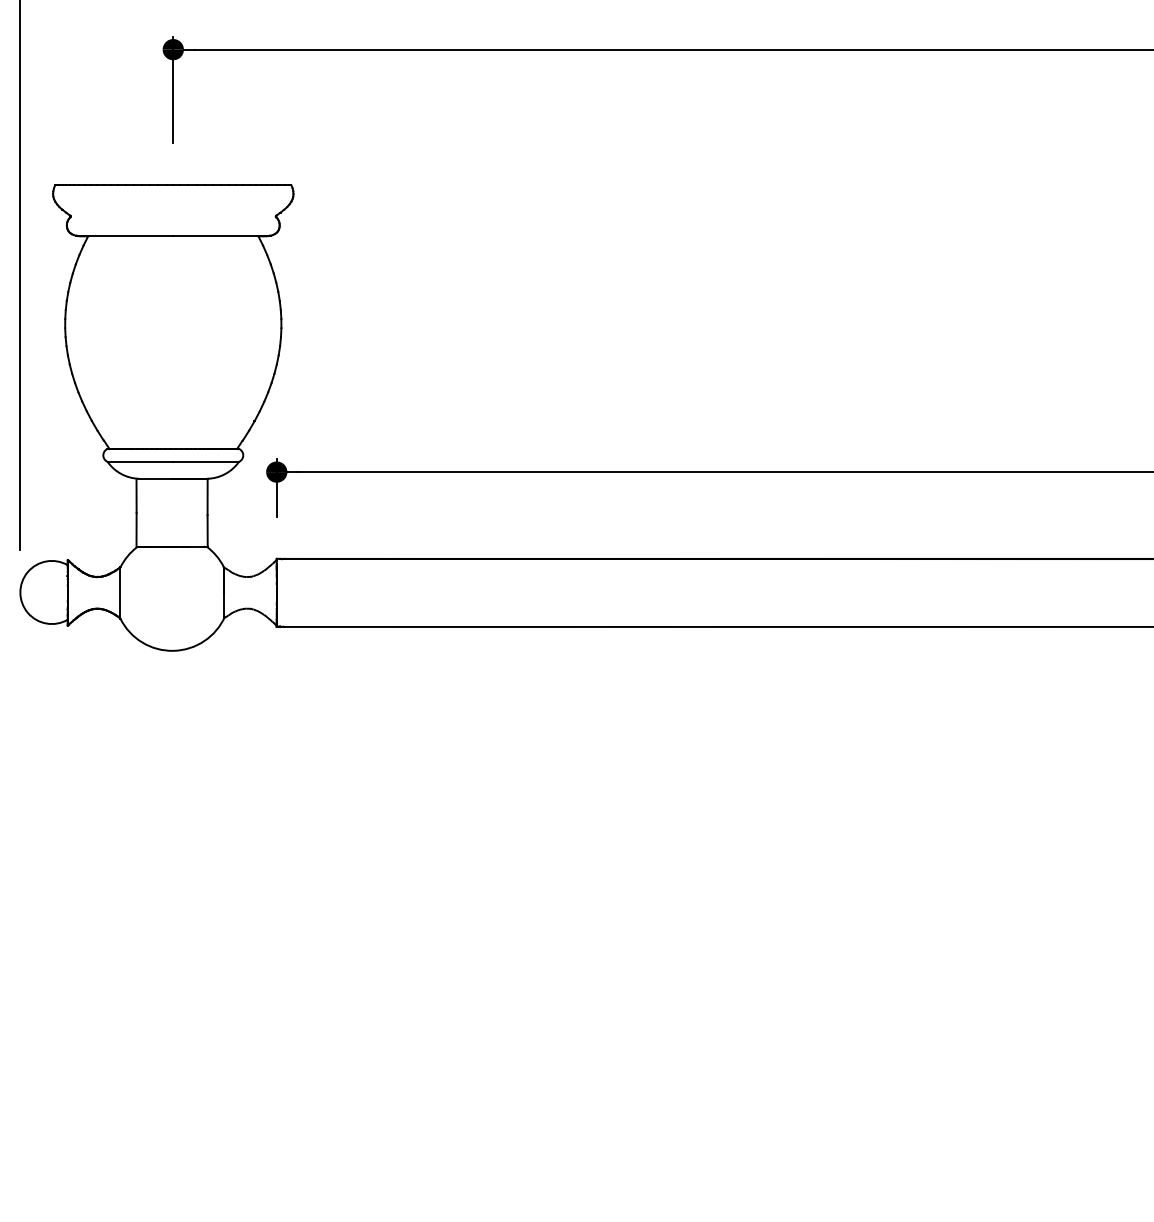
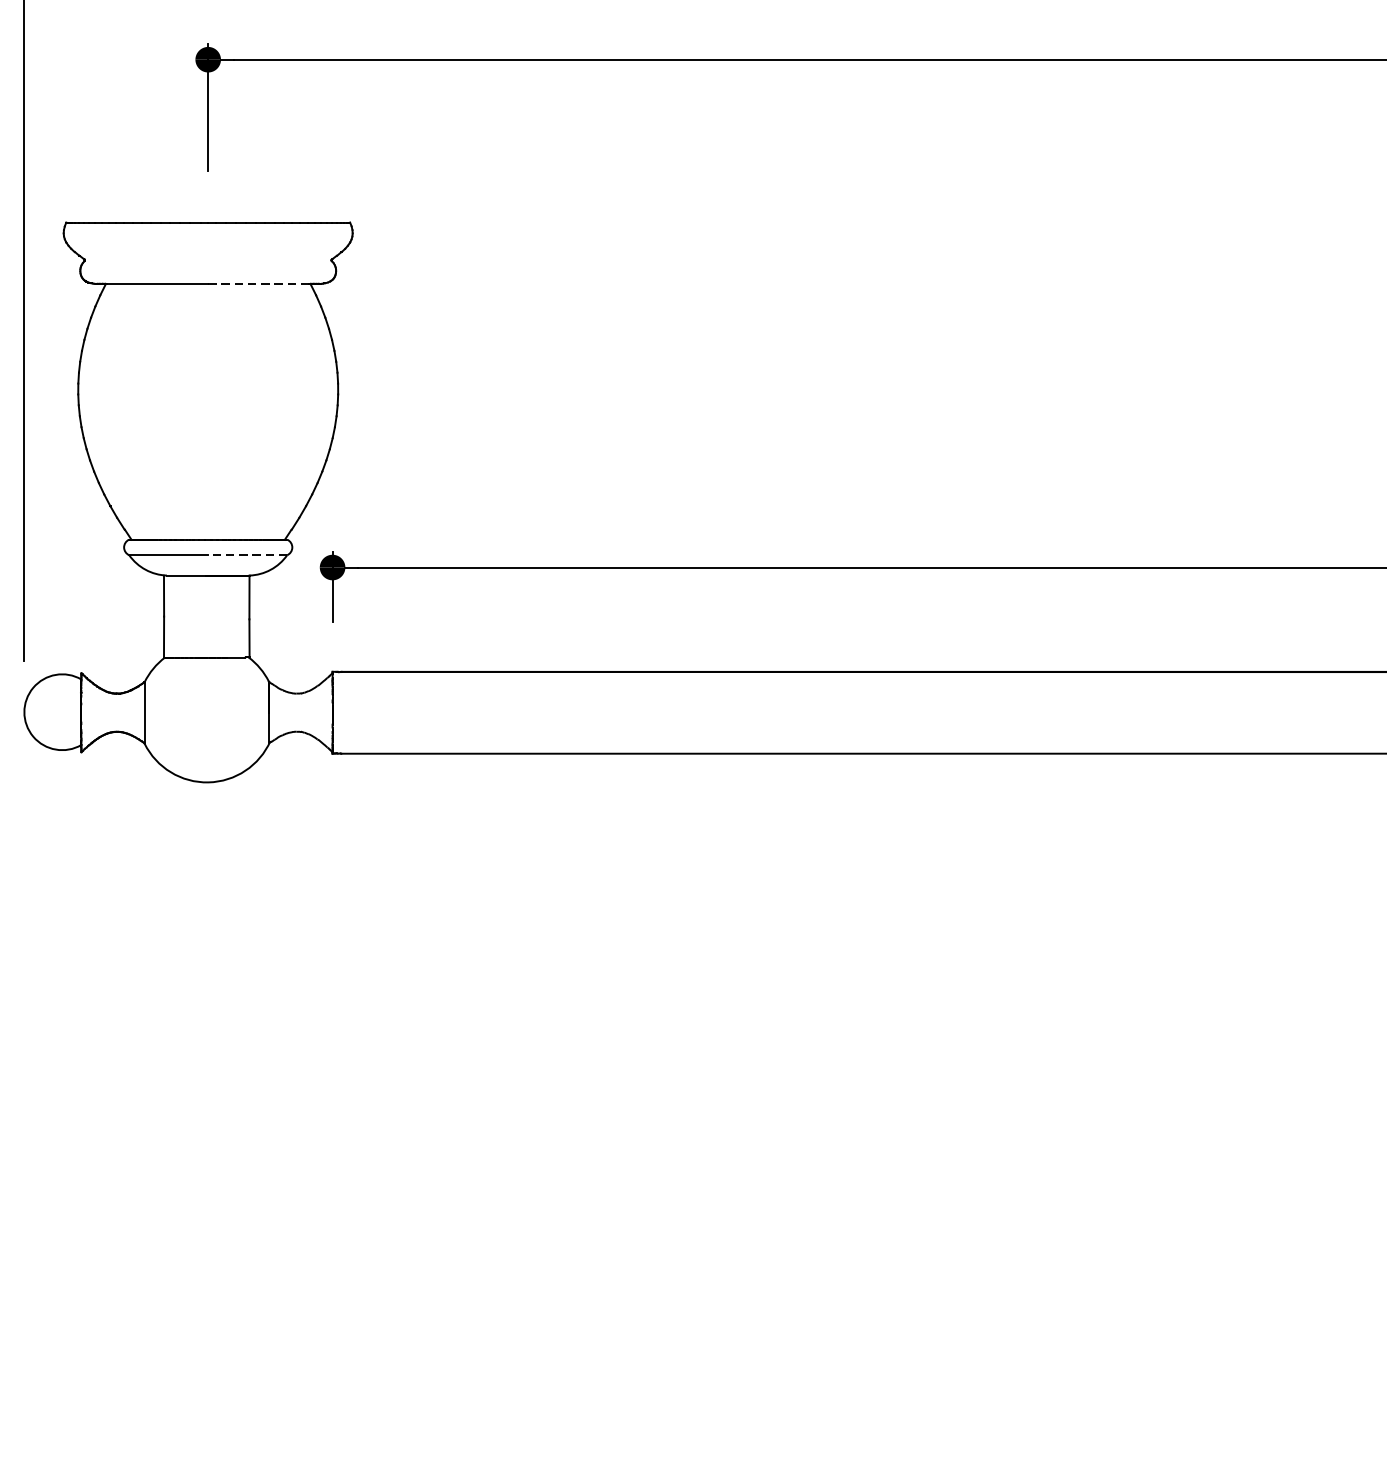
line: (215, 236) -> (258, 284), solid -> dashed
line: (206, 461) -> (248, 554), solid -> dashed

